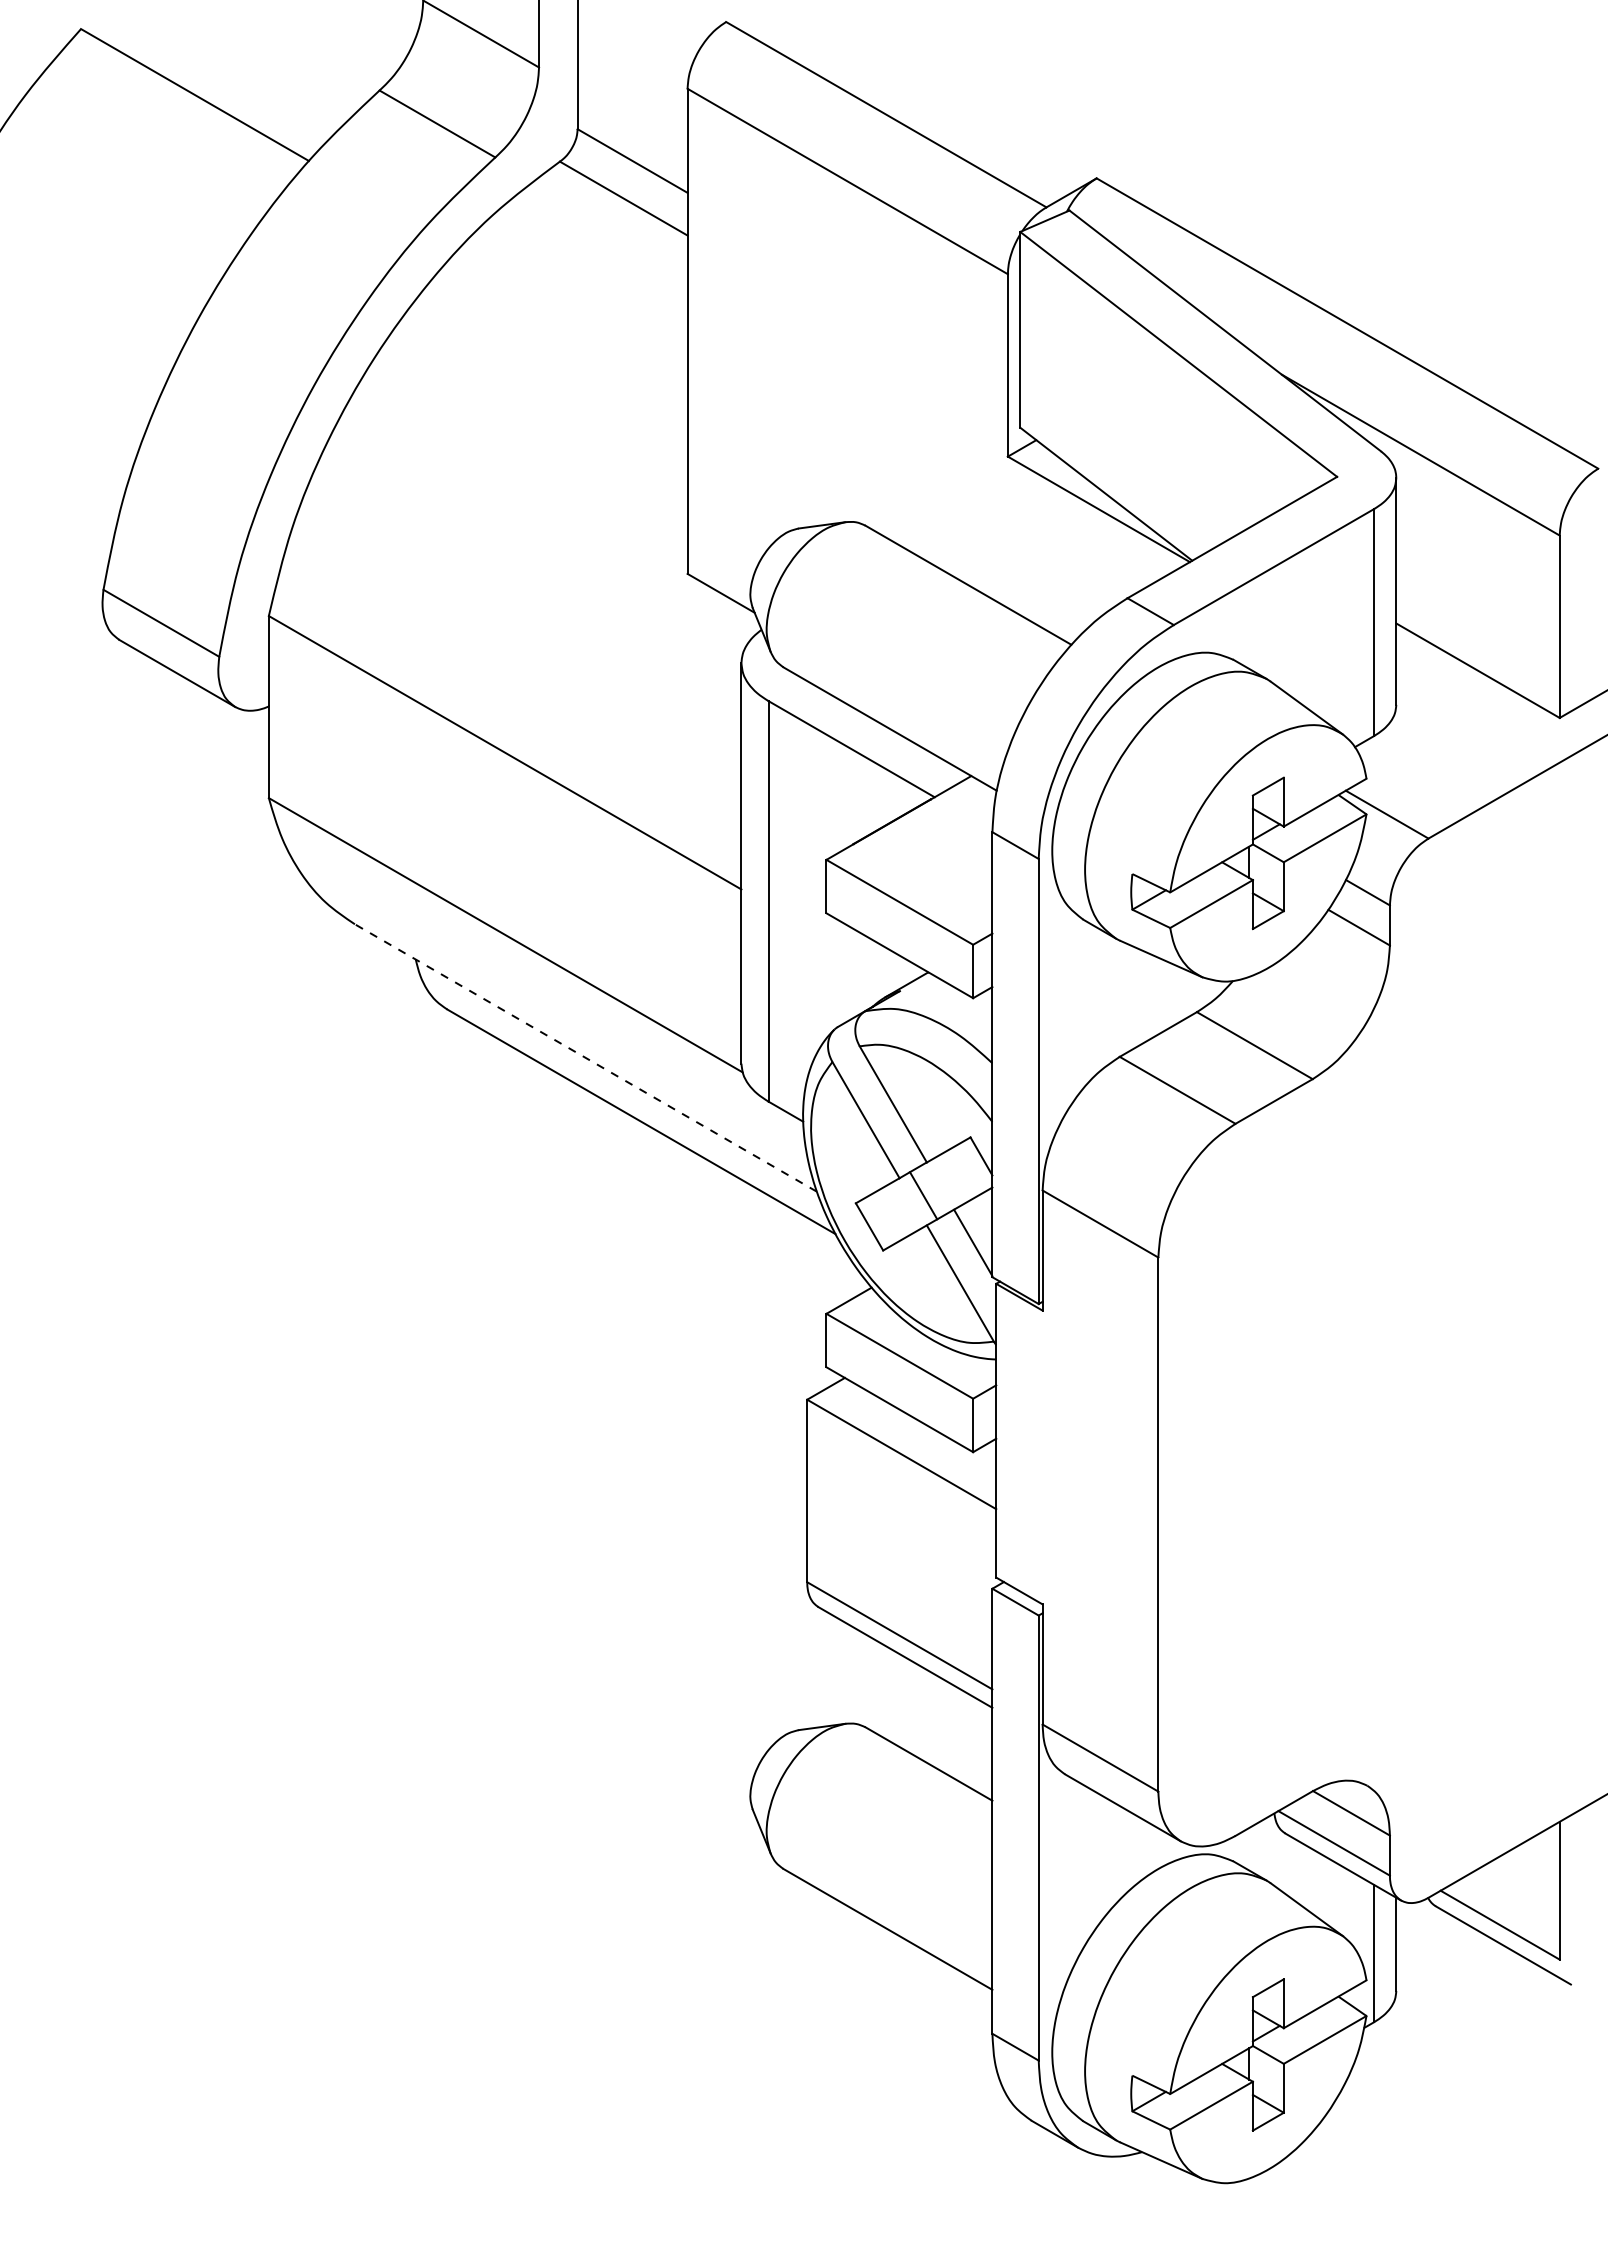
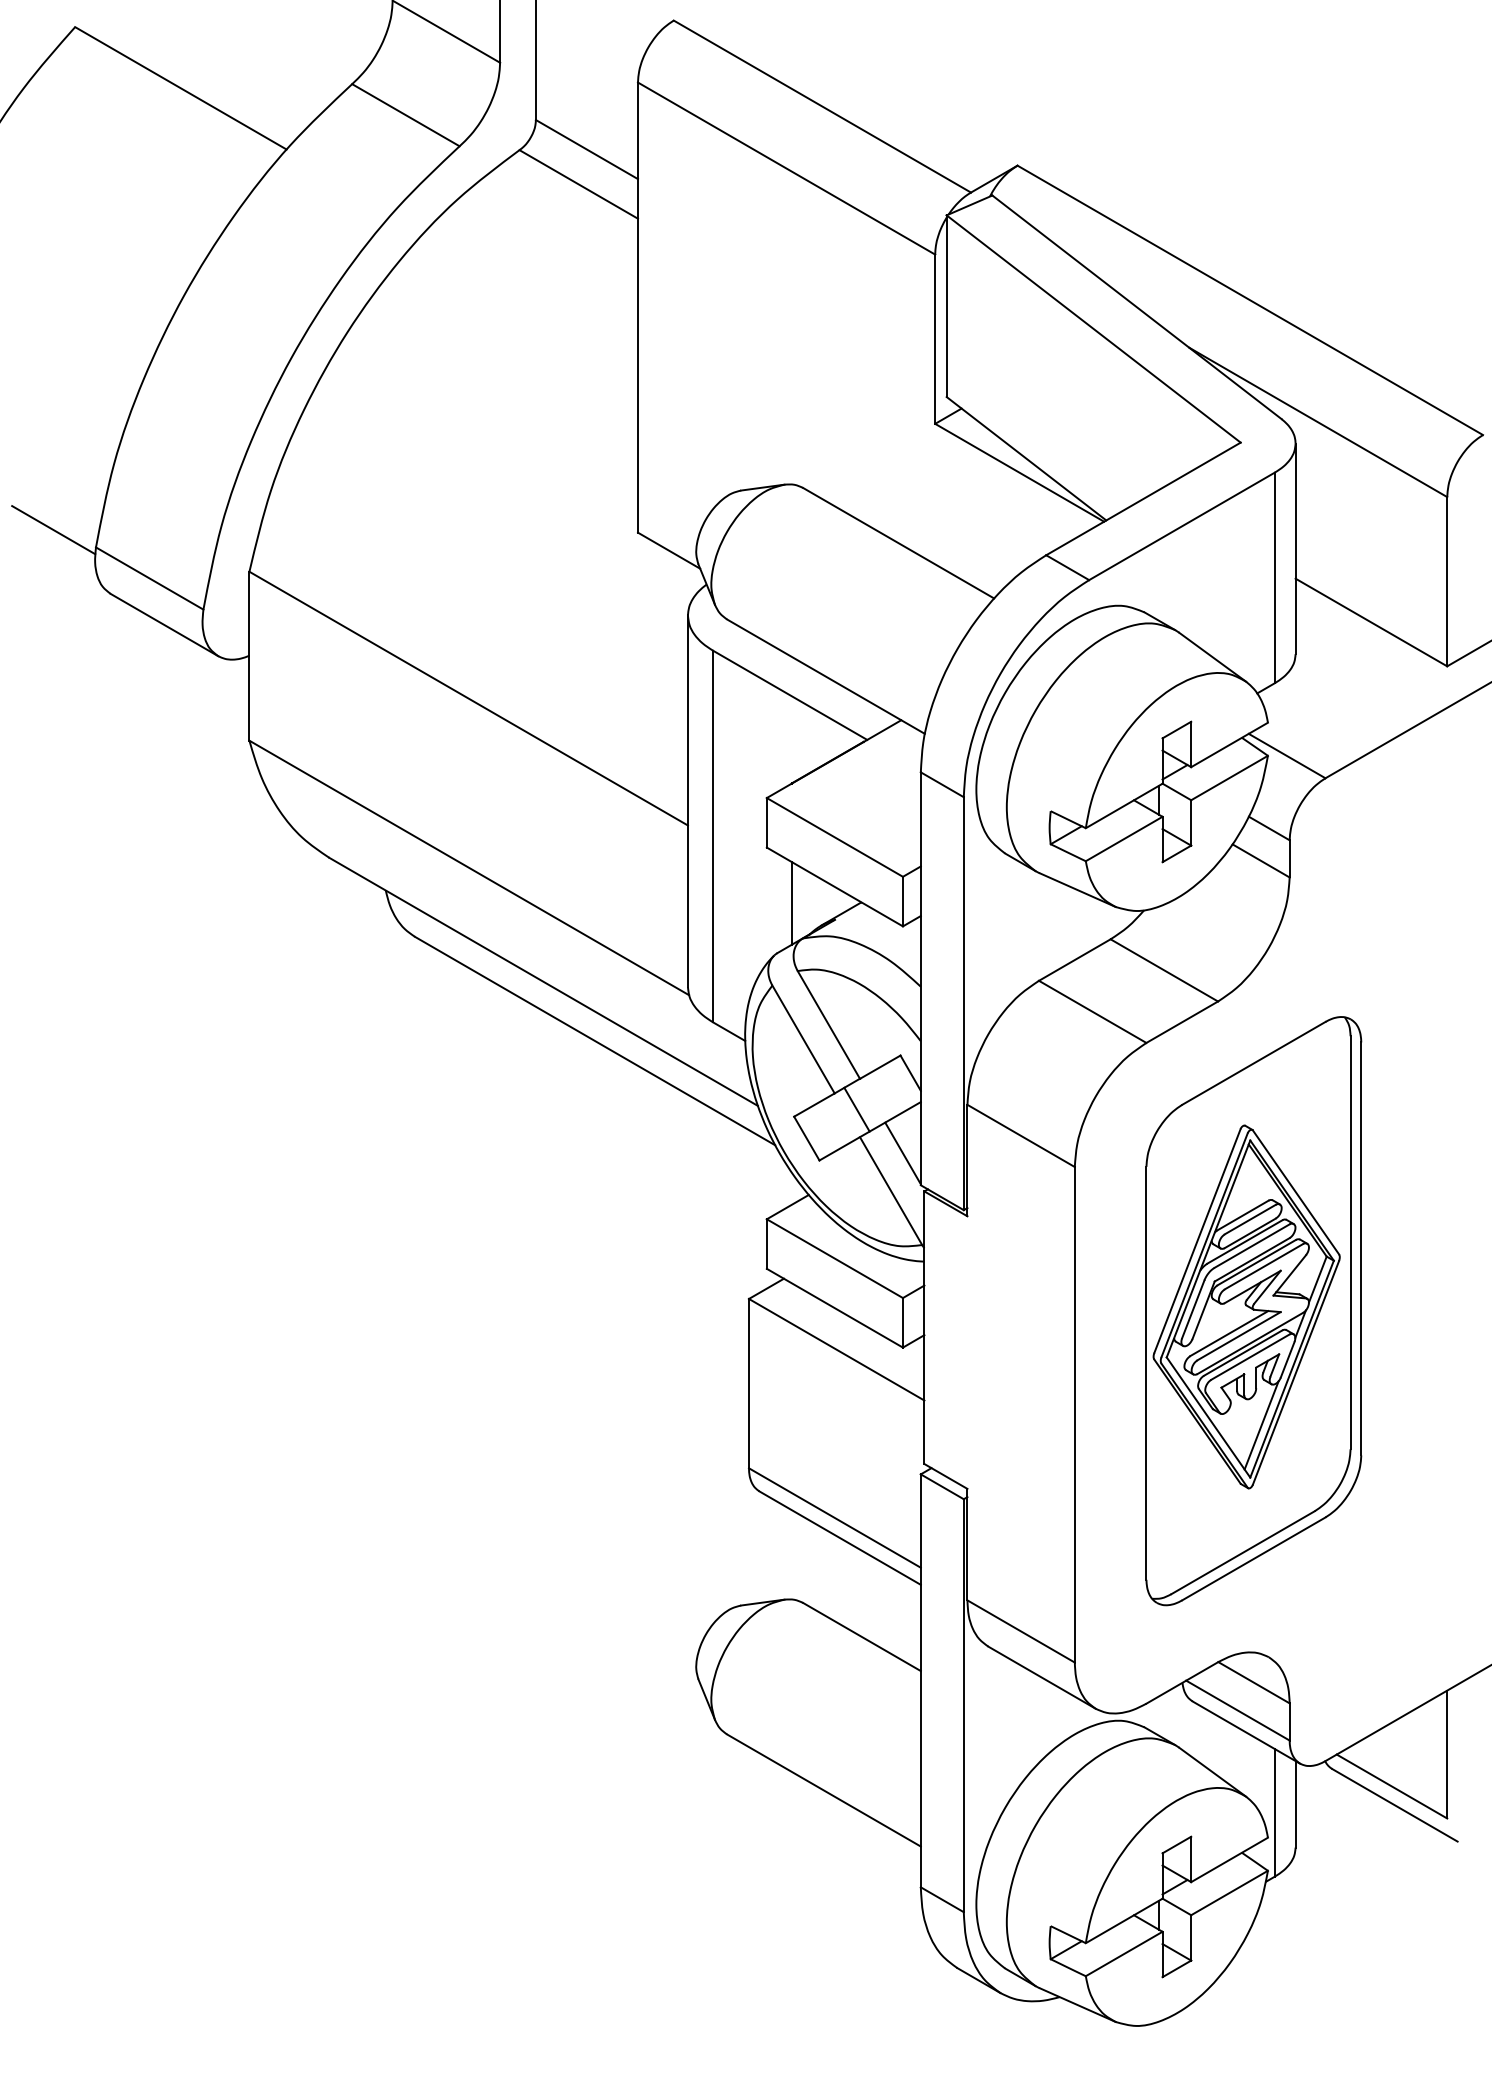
line: (57, 571) -> (53, 530), added
line: (853, 972) -> (791, 902), added
line: (585, 1057) -> (543, 981), dashed -> solid
part: (1350, 1412) -> (1253, 1310), added

